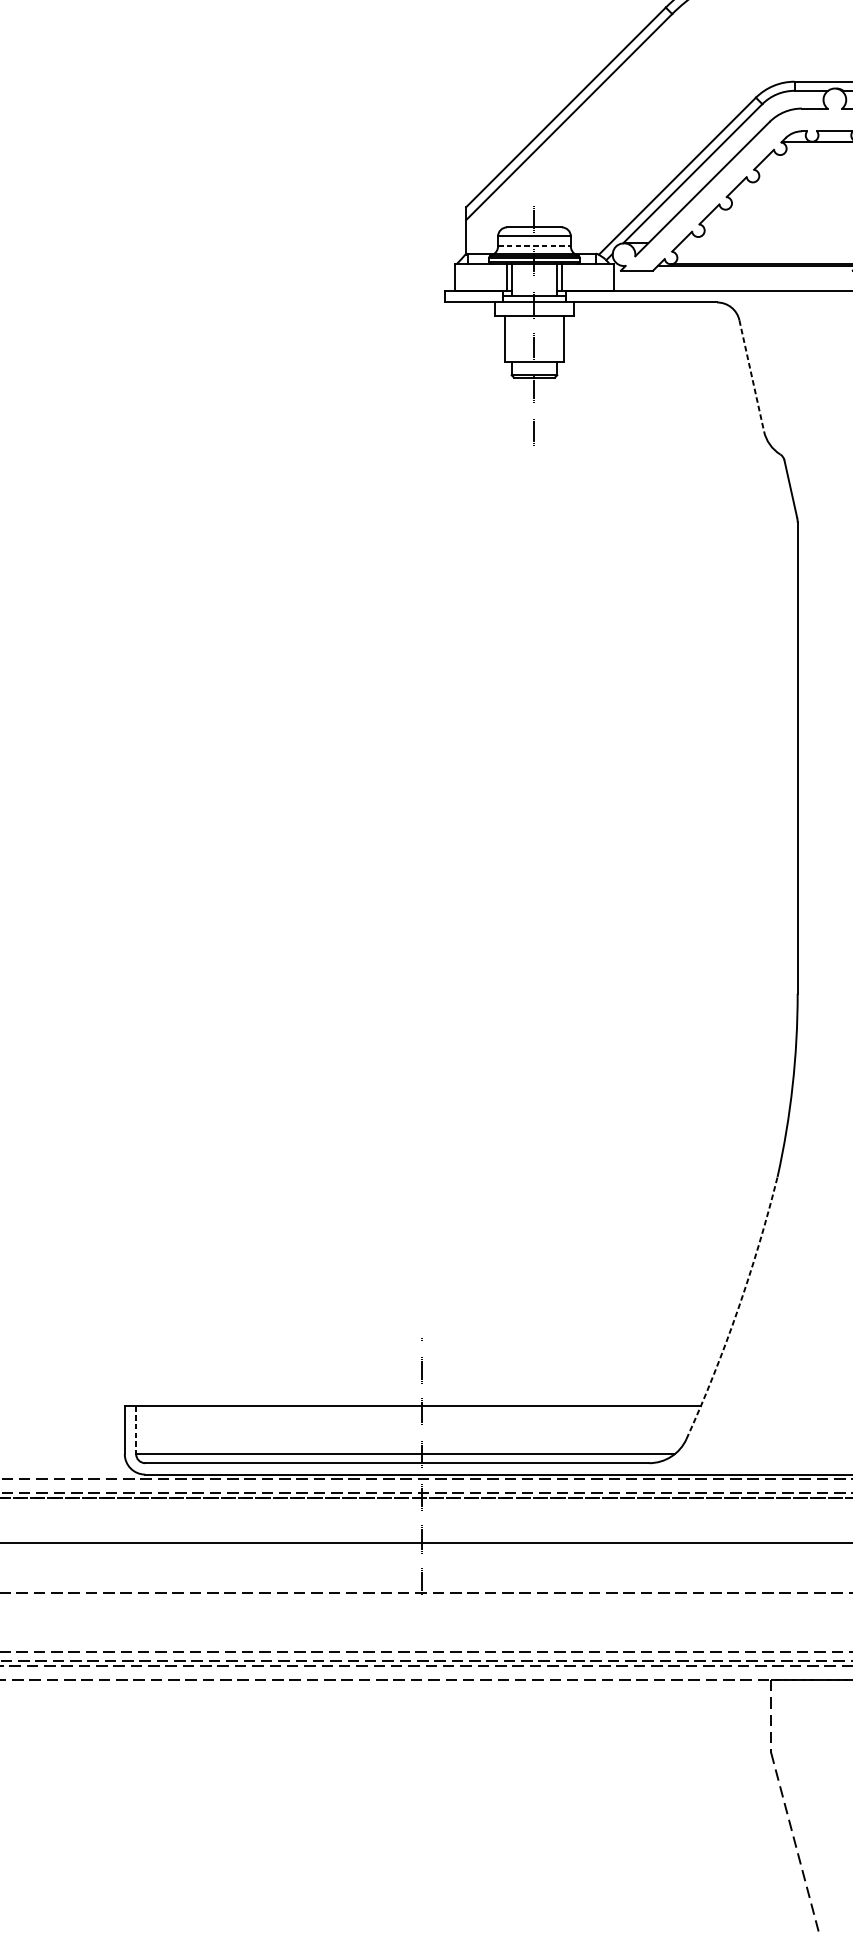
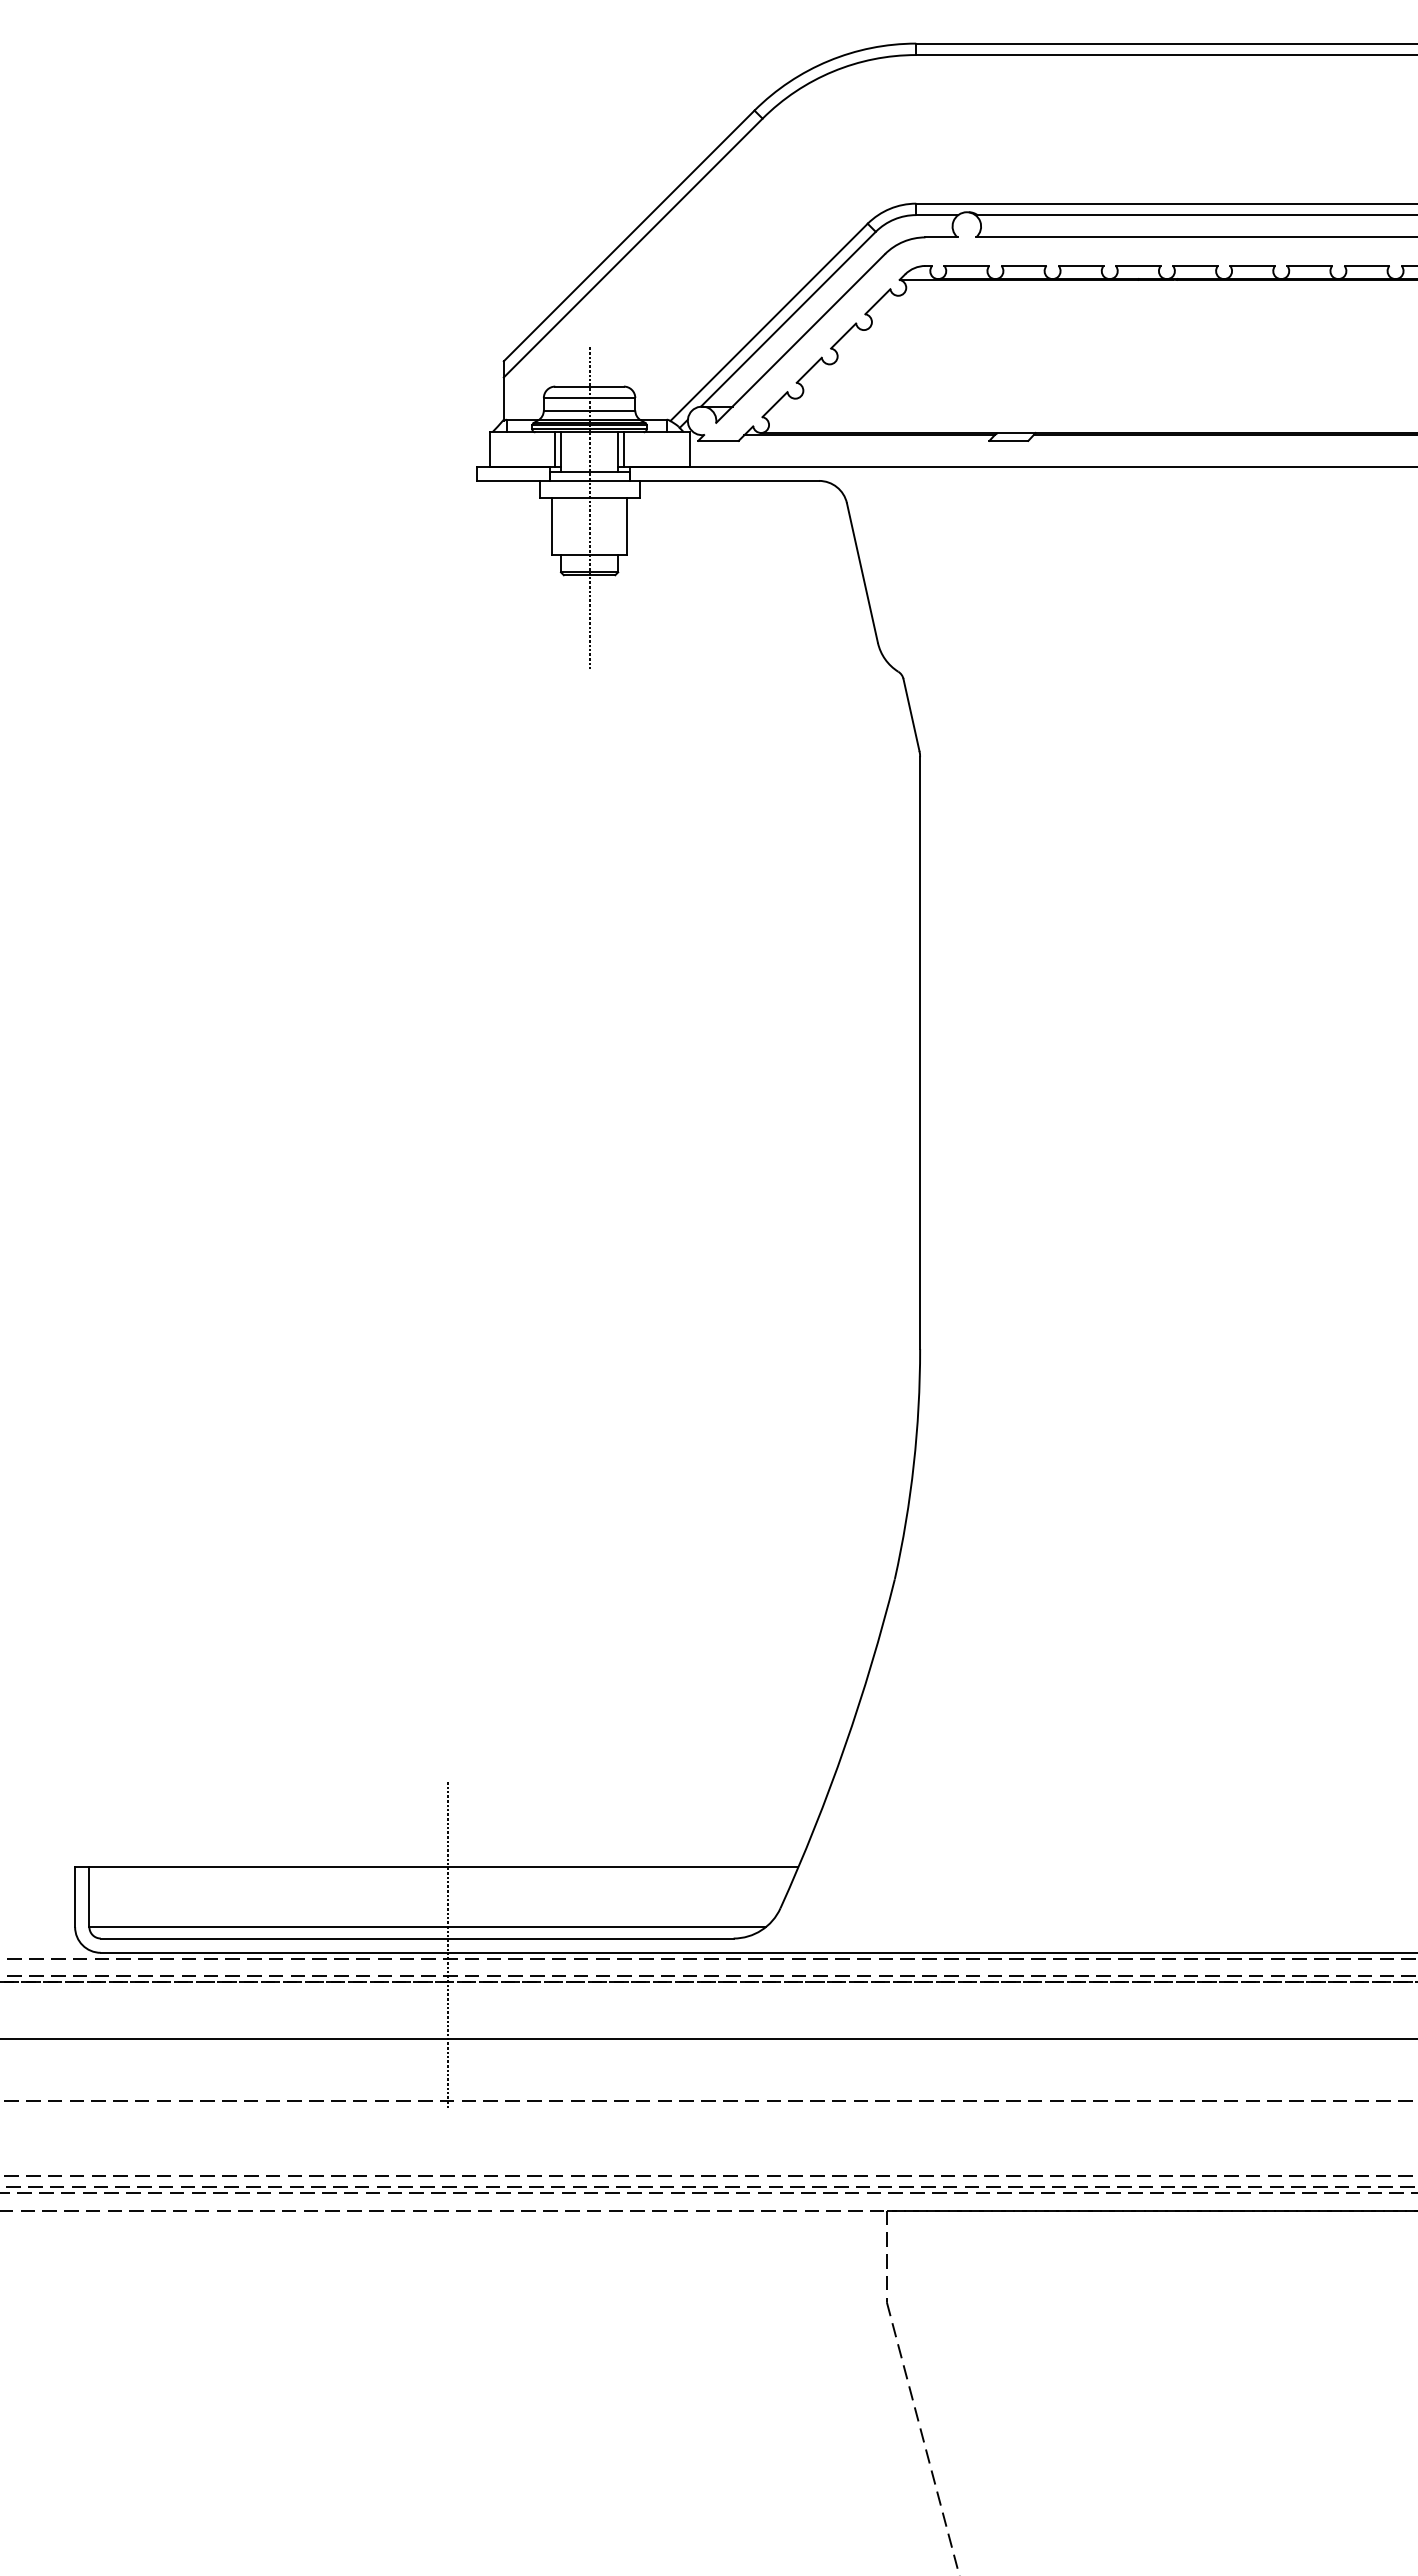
line: (534, 246) -> (589, 410), dashed -> solid
line: (751, 376) -> (862, 573), dashed -> solid
arc: (738, 1310) -> (845, 1746), dashed -> solid
line: (136, 1430) -> (89, 1897), dashed -> solid

